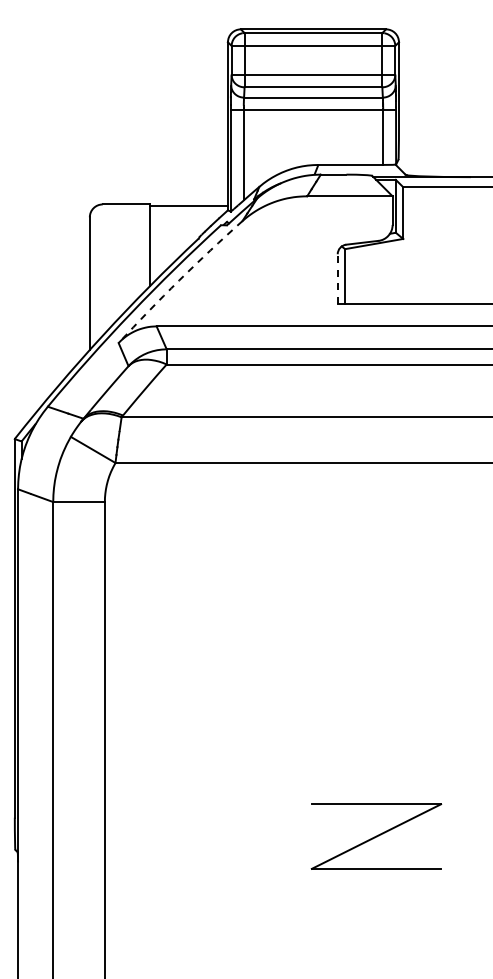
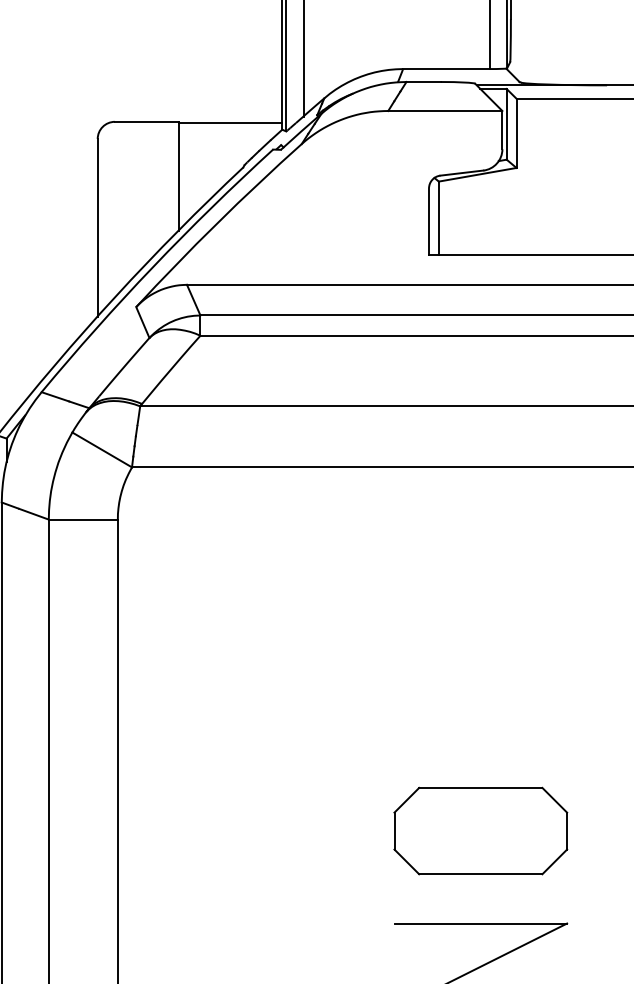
line: (337, 279) -> (428, 222), dashed -> solid
arc: (179, 280) -> (217, 223), dashed -> solid
part: (376, 734) -> (480, 830), added

